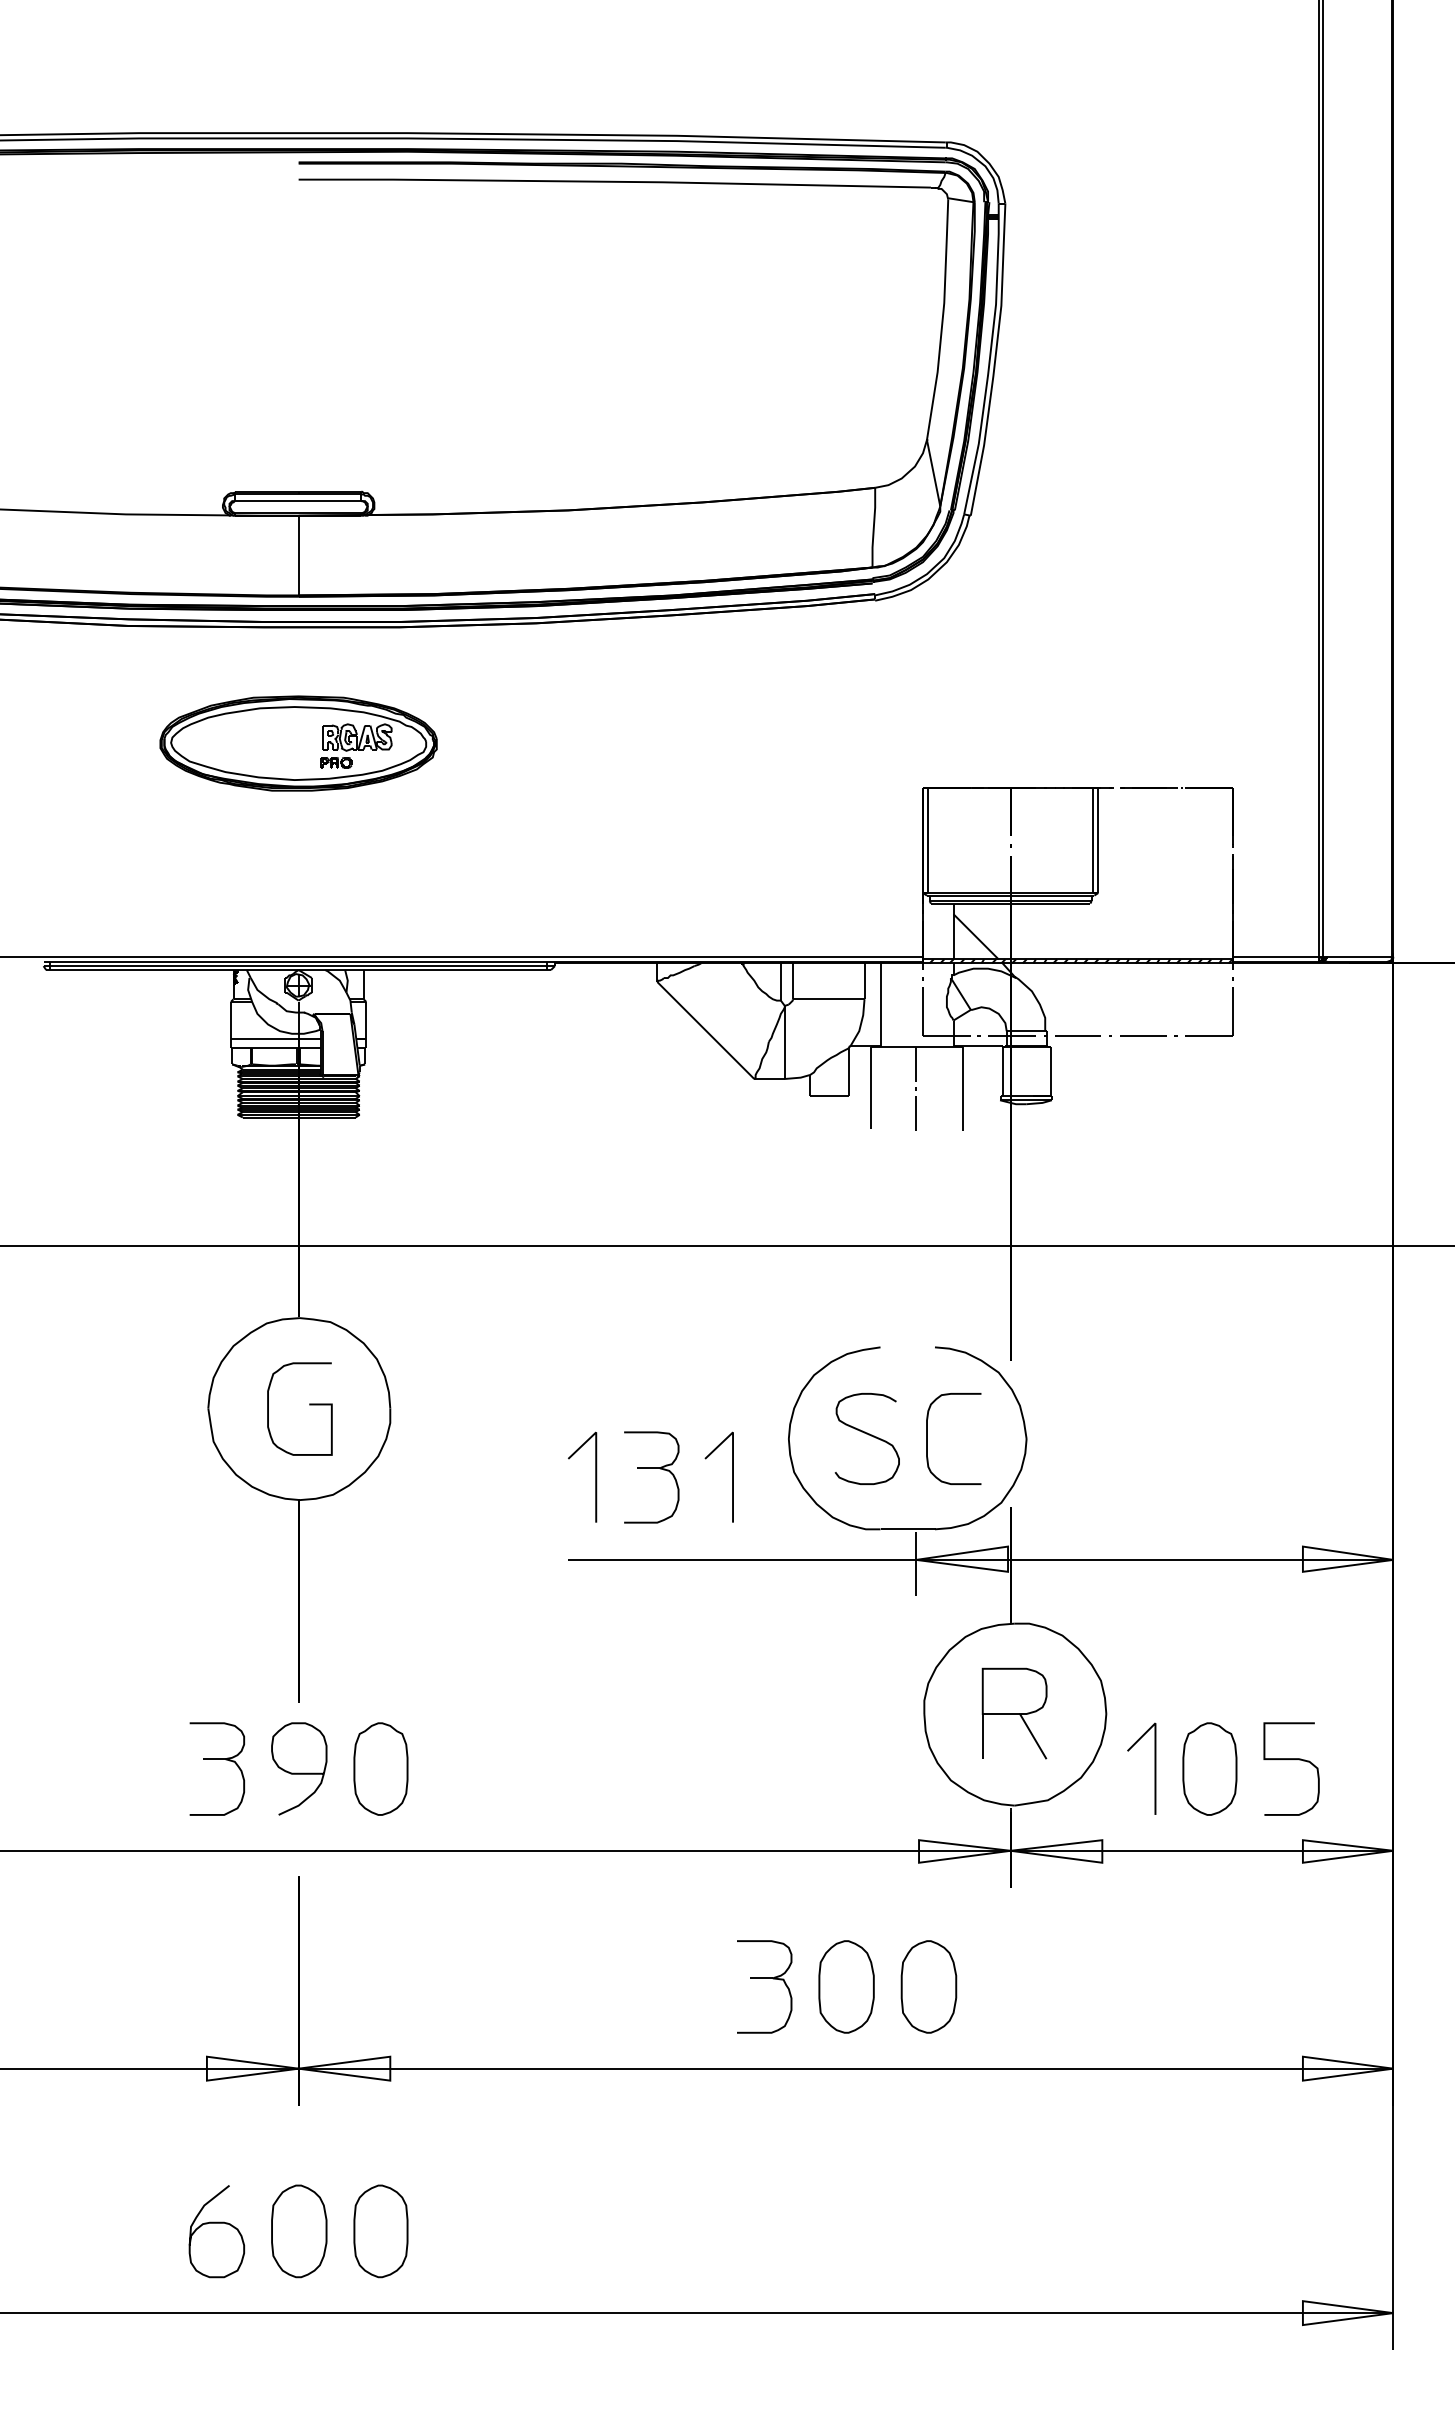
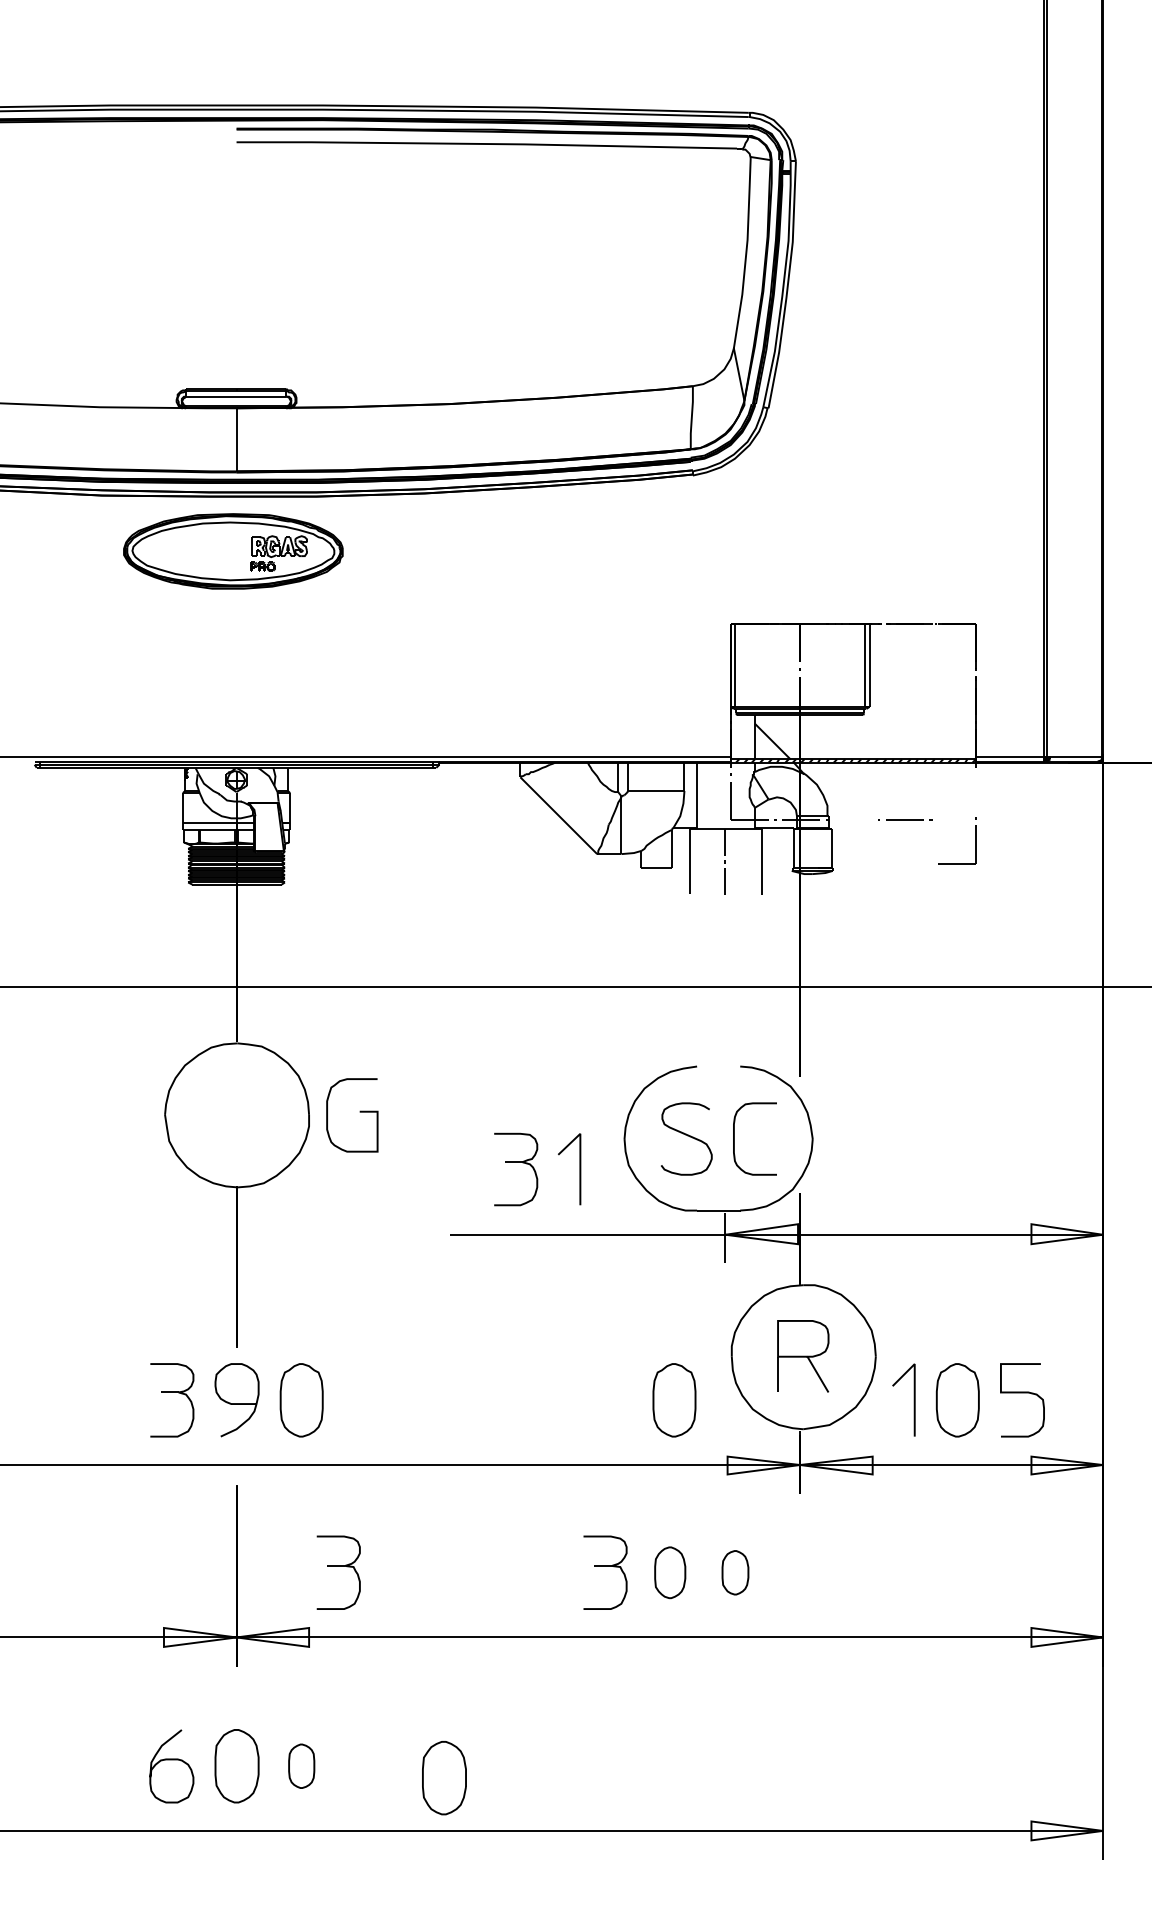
part: (298, 743) -> (233, 551), moved
part: (1232, 1006) -> (975, 840), moved
line: (1077, 1035) -> (853, 819), removed
curve: (309, 1405) -> (359, 1112), moved
curve: (595, 1476) -> (471, 1168), removed
part: (851, 1768) -> (674, 1399), added
part: (427, 1978) -> (338, 1566), added
part: (846, 1986) -> (670, 1572), size x0.7
part: (928, 1986) -> (735, 1572), size x0.6
part: (380, 2231) -> (301, 1766), size x0.6
part: (561, 2246) -> (444, 1778), added

